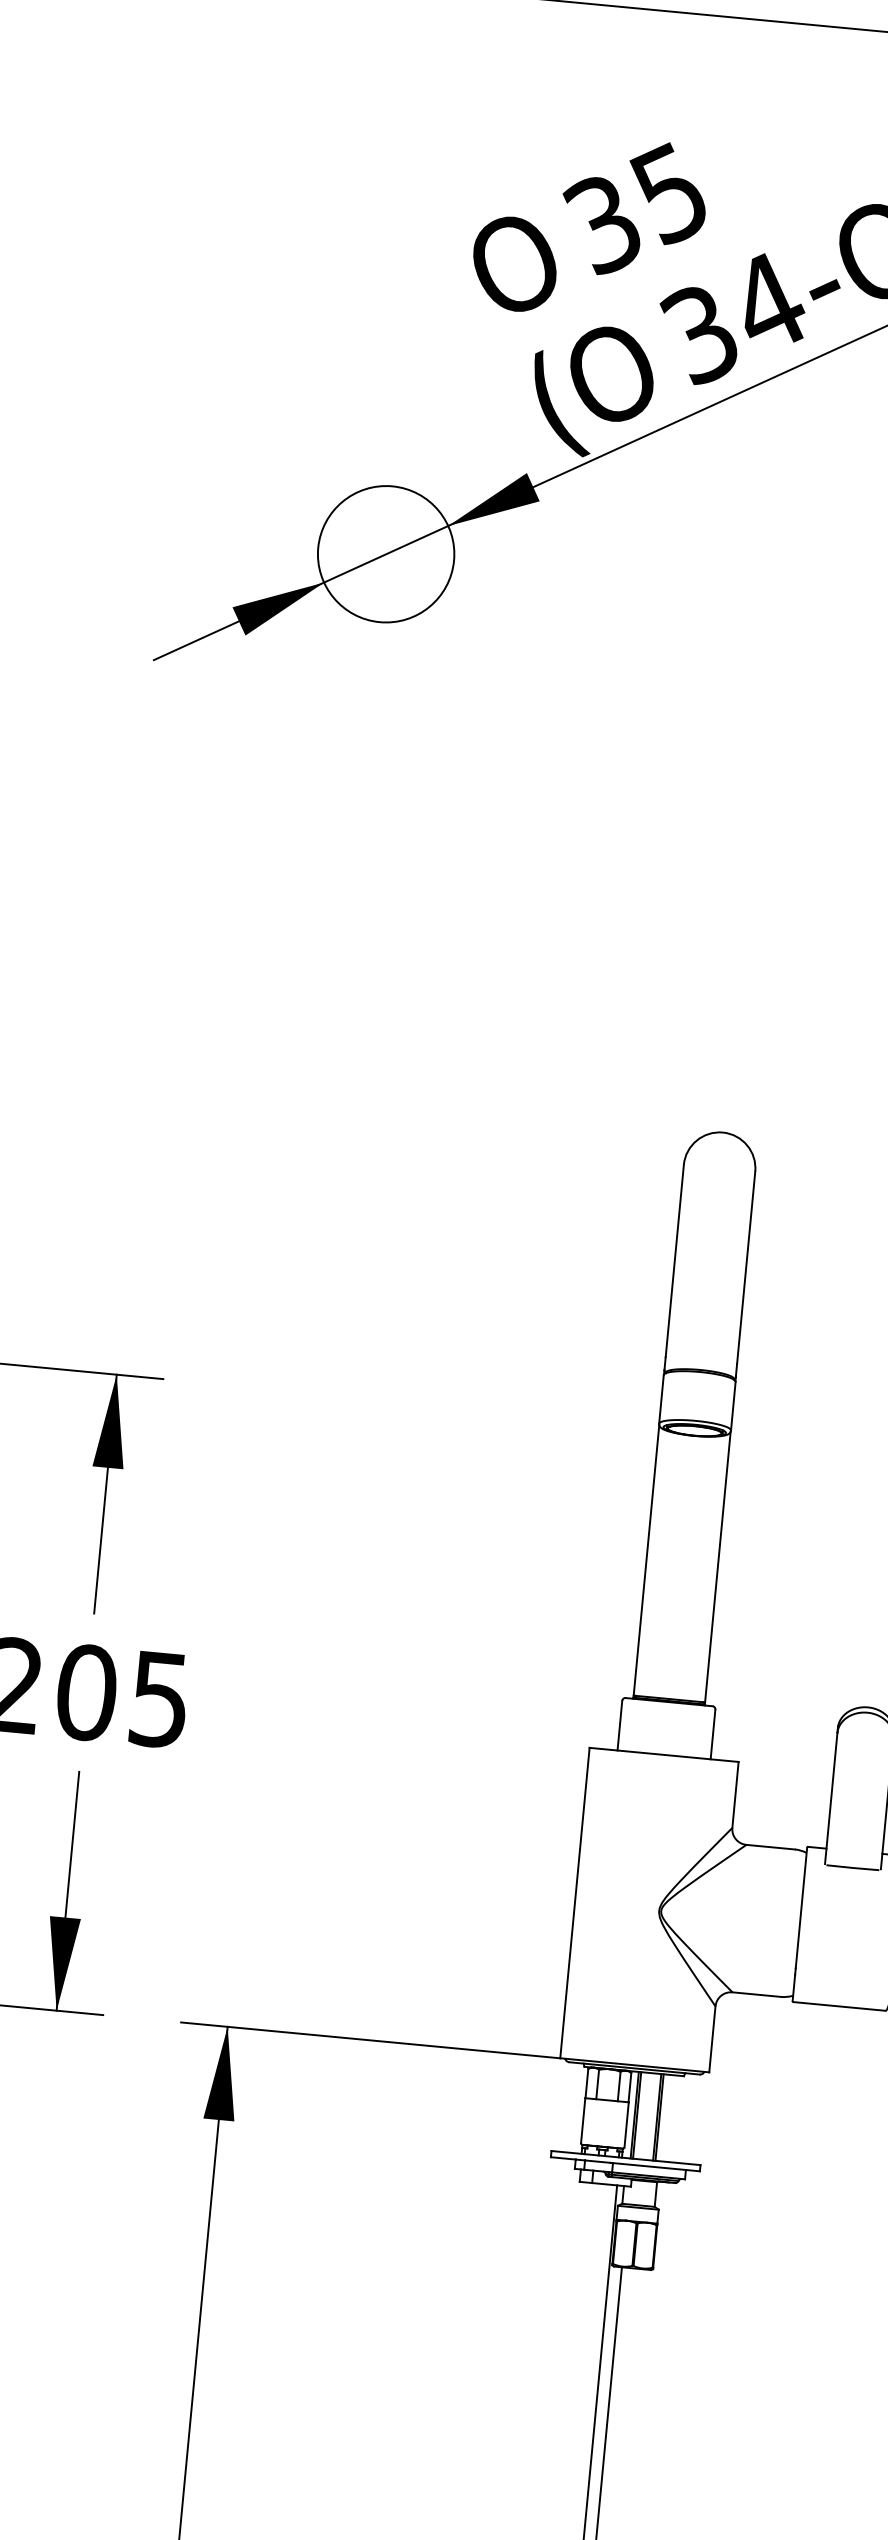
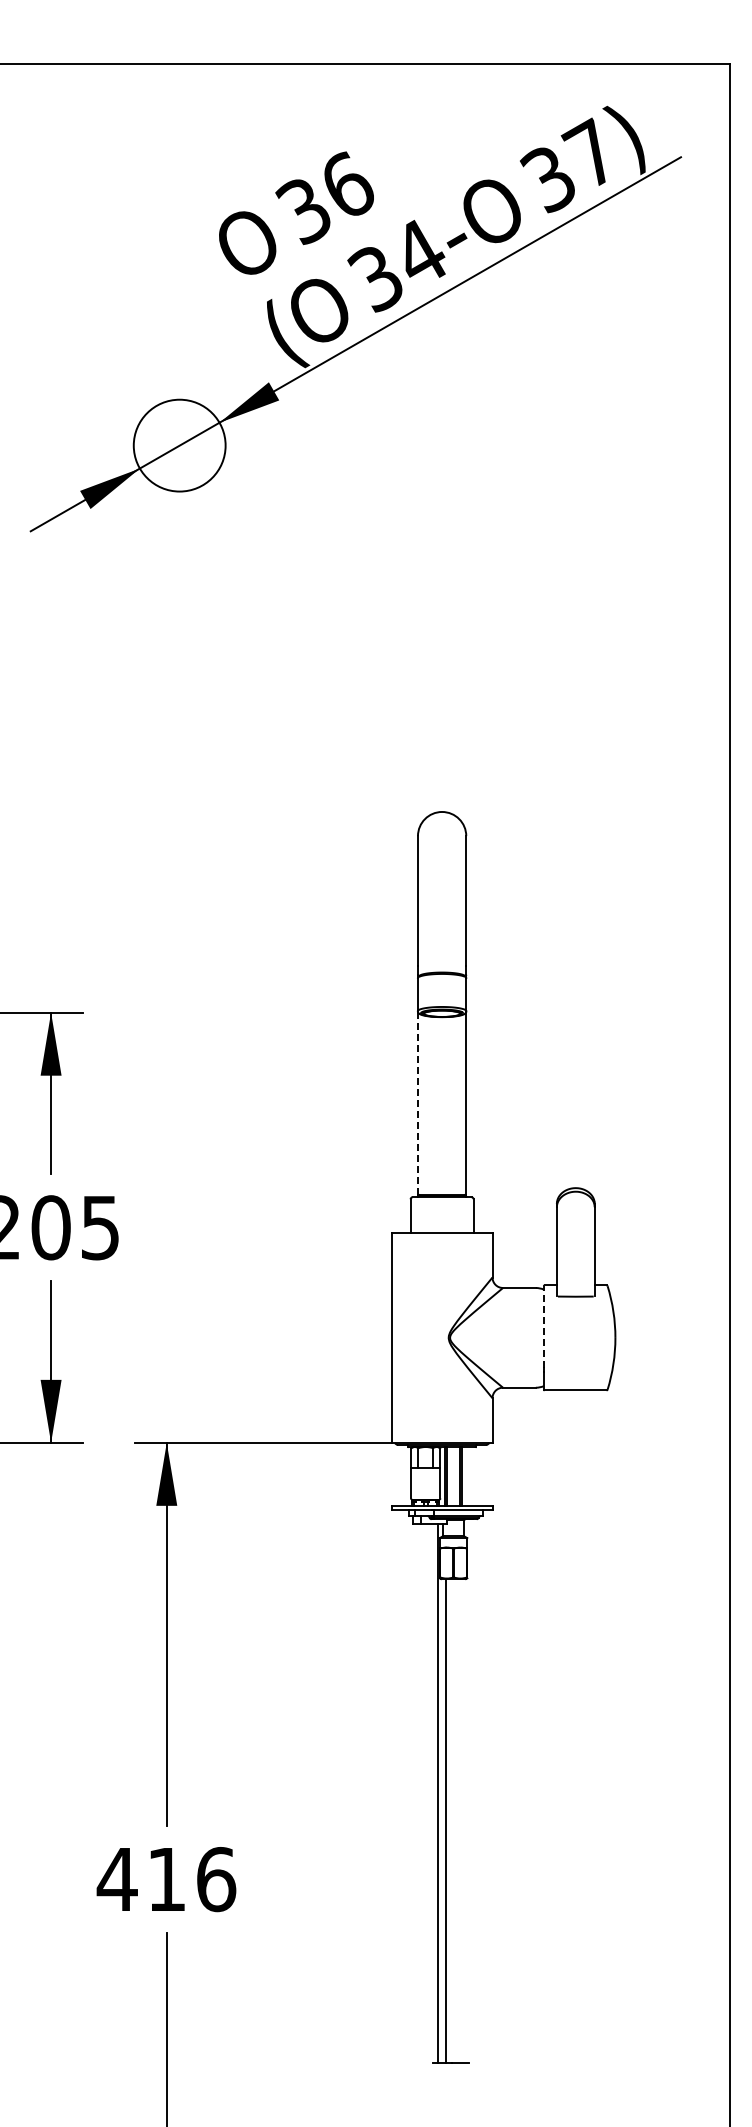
text: (667, 192) -> (345, 185), 35 -> 36
line: (645, 1560) -> (417, 1103), solid -> dashed
line: (800, 1907) -> (543, 1326), solid -> dashed

